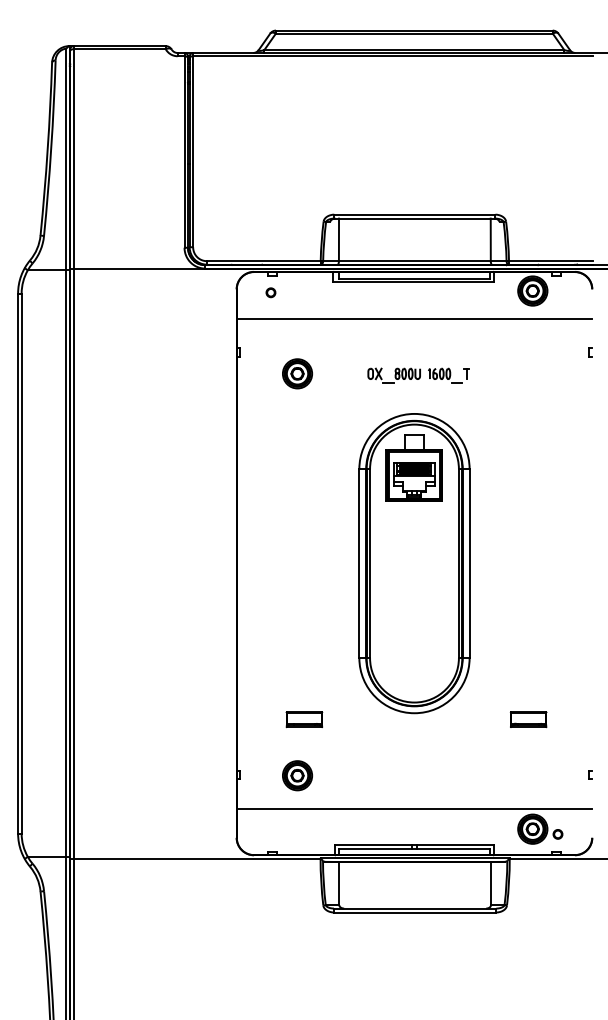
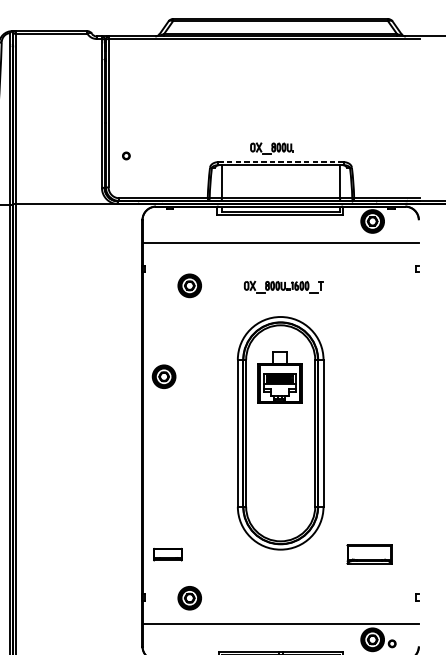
part: (401, 197) -> (270, 148), added
line: (414, 214) -> (280, 161), solid -> dashed
part: (270, 292) -> (126, 155), moved
part: (413, 467) -> (279, 377), moved
part: (264, 490) -> (164, 376), added
part: (304, 719) -> (167, 554), moved
part: (528, 719) -> (369, 554), size x1.6

